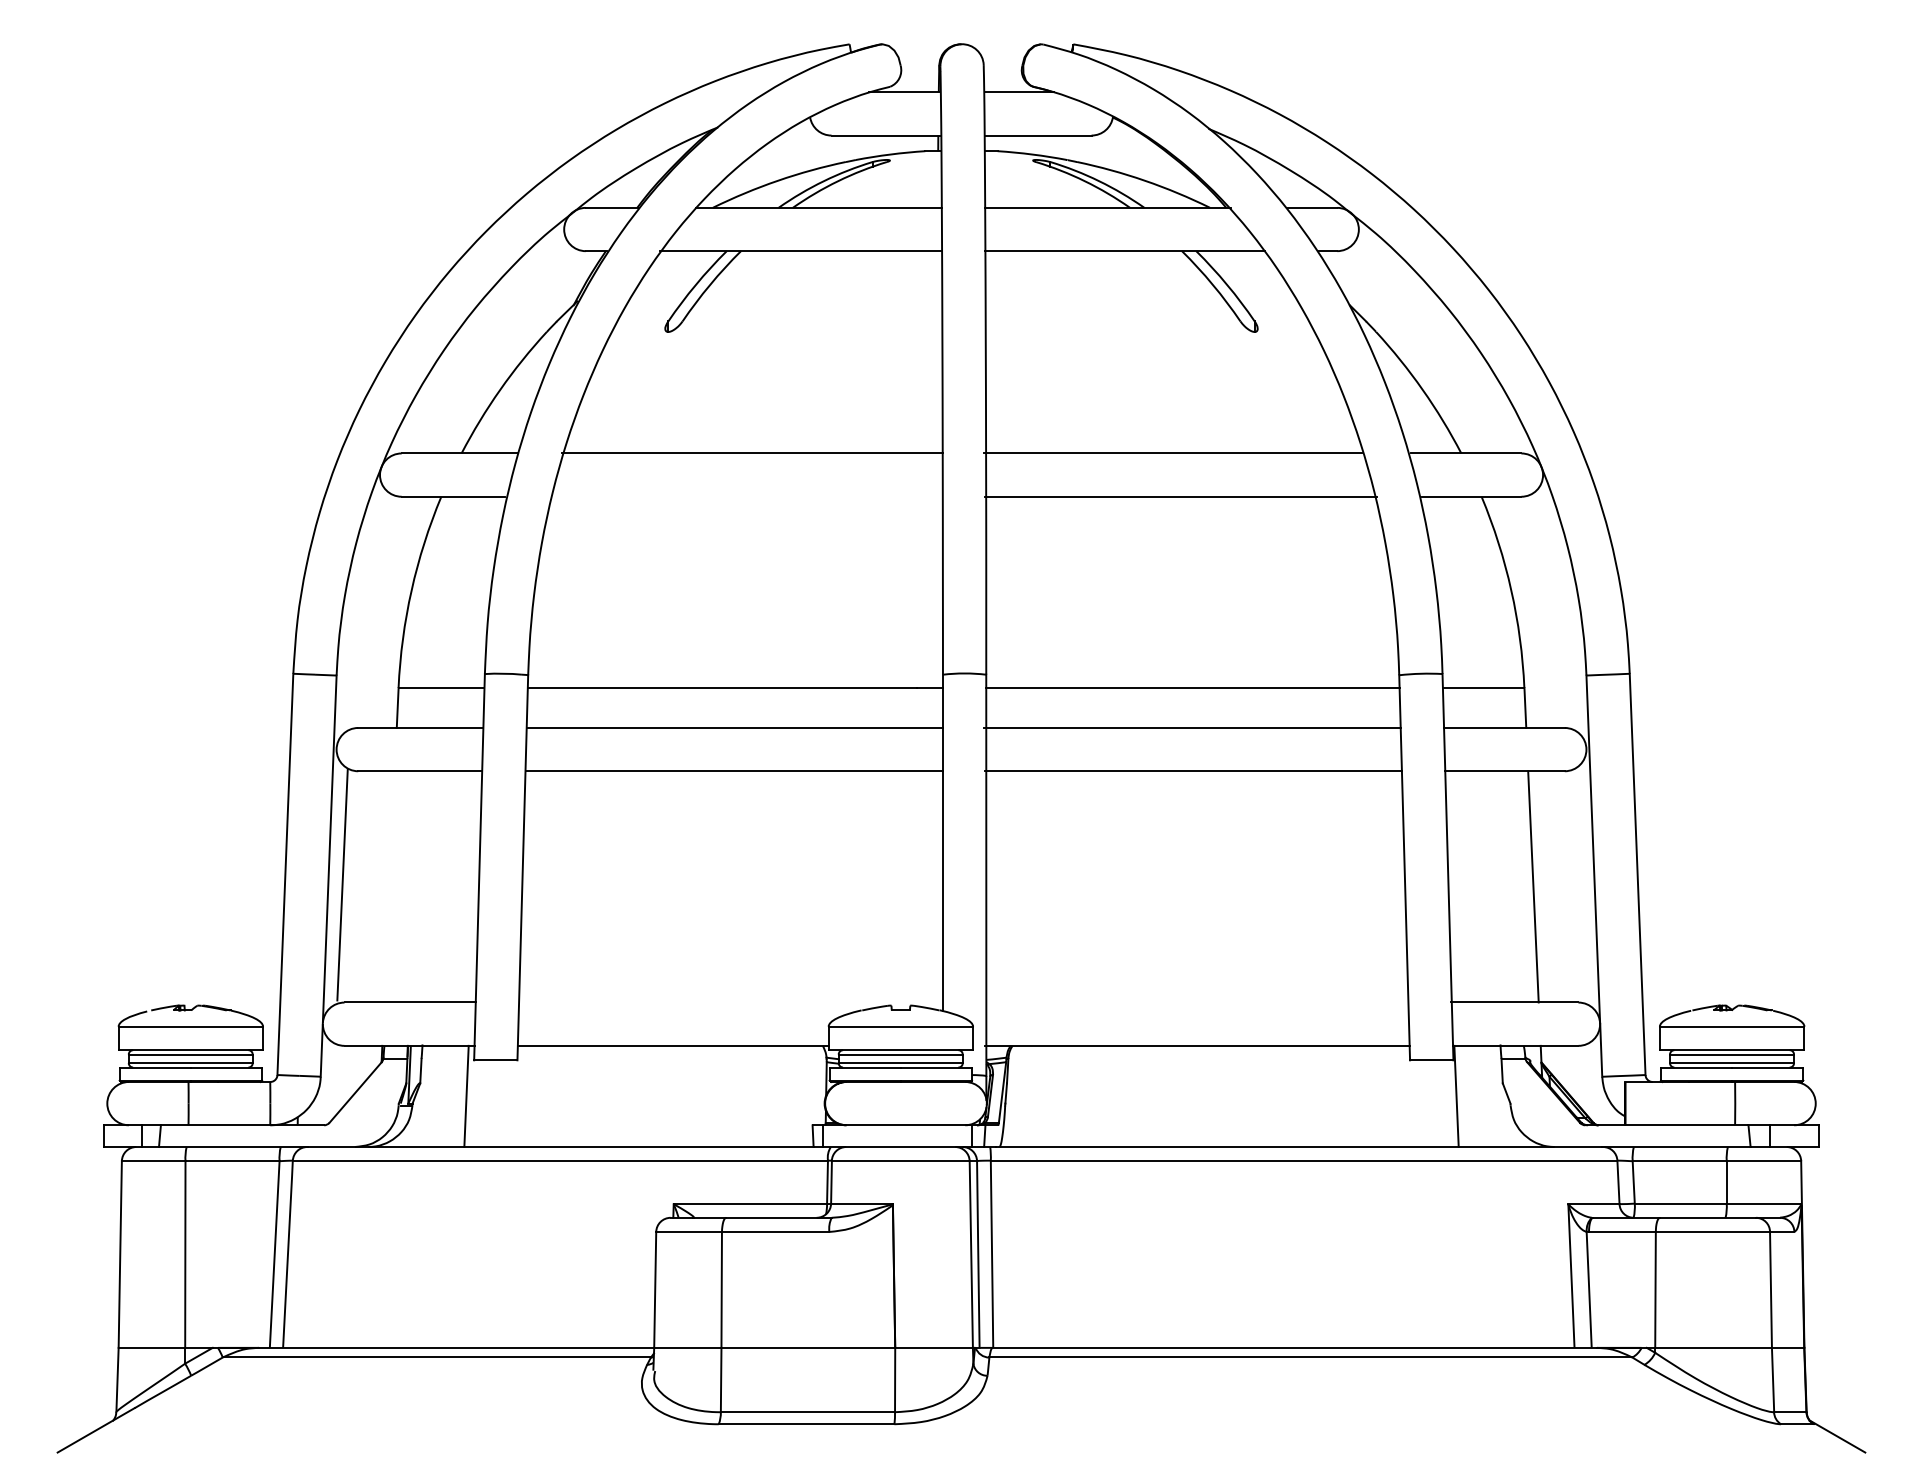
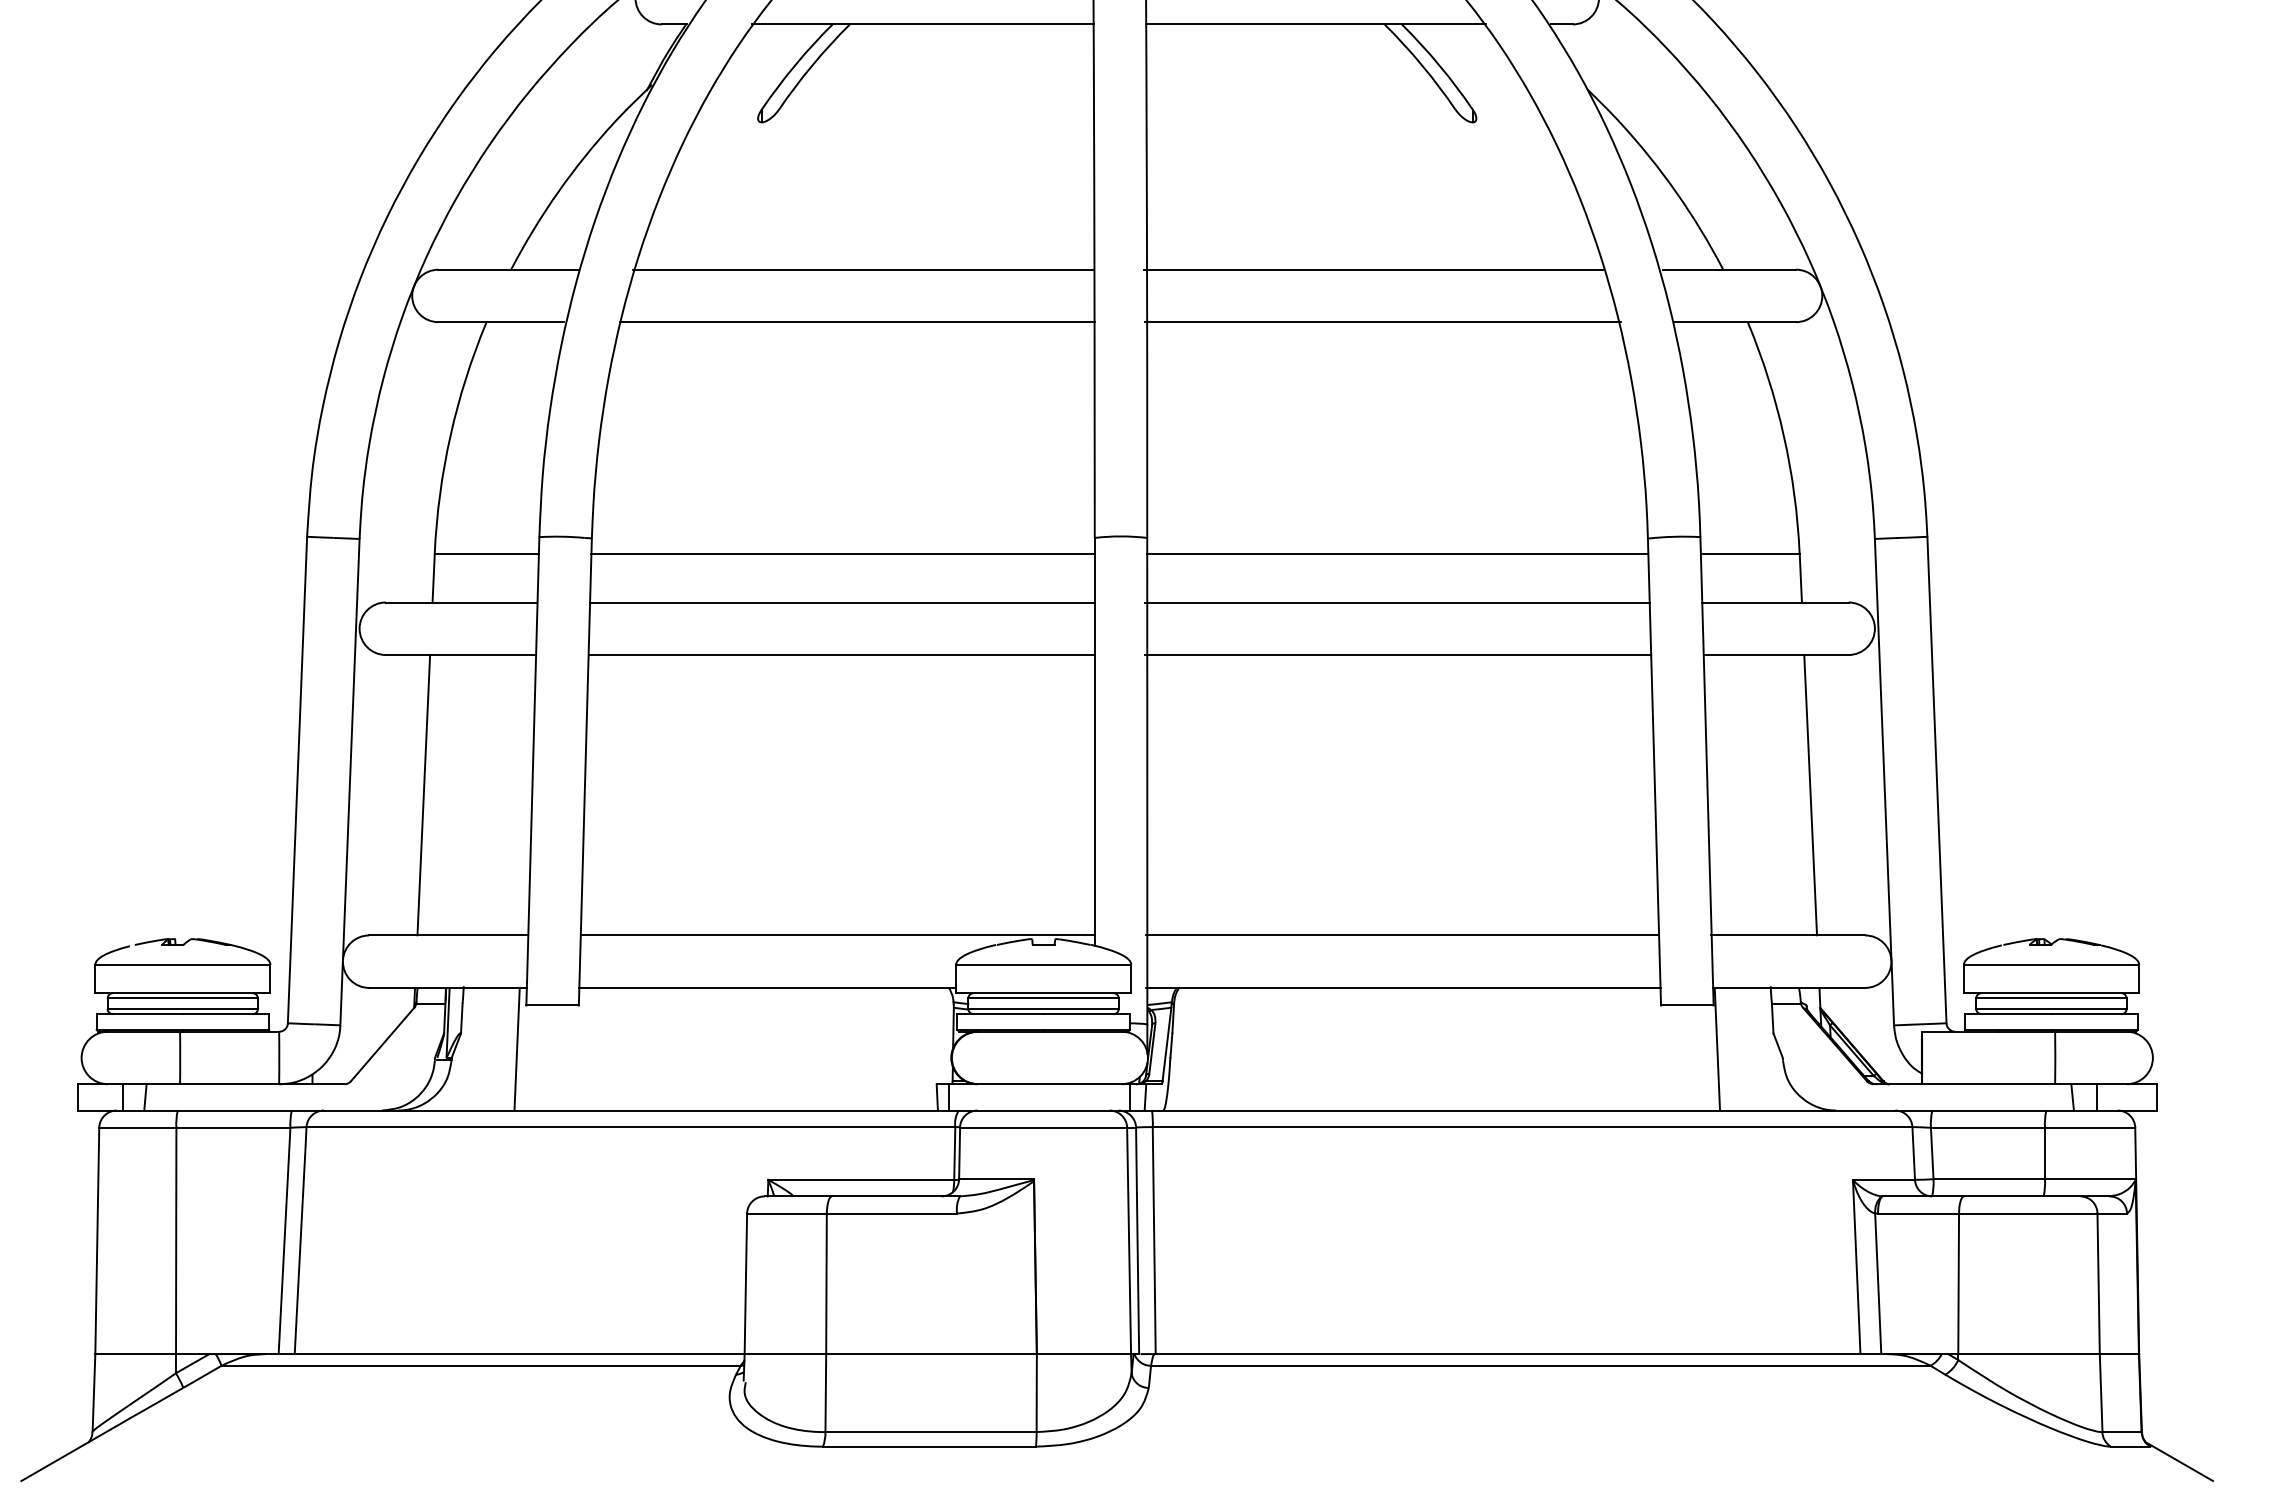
line: (746, 496) -> (856, 321), added
line: (342, 884) -> (423, 794), moved
line: (730, 1002) -> (837, 935), added
line: (1196, 1002) -> (1402, 935), added

